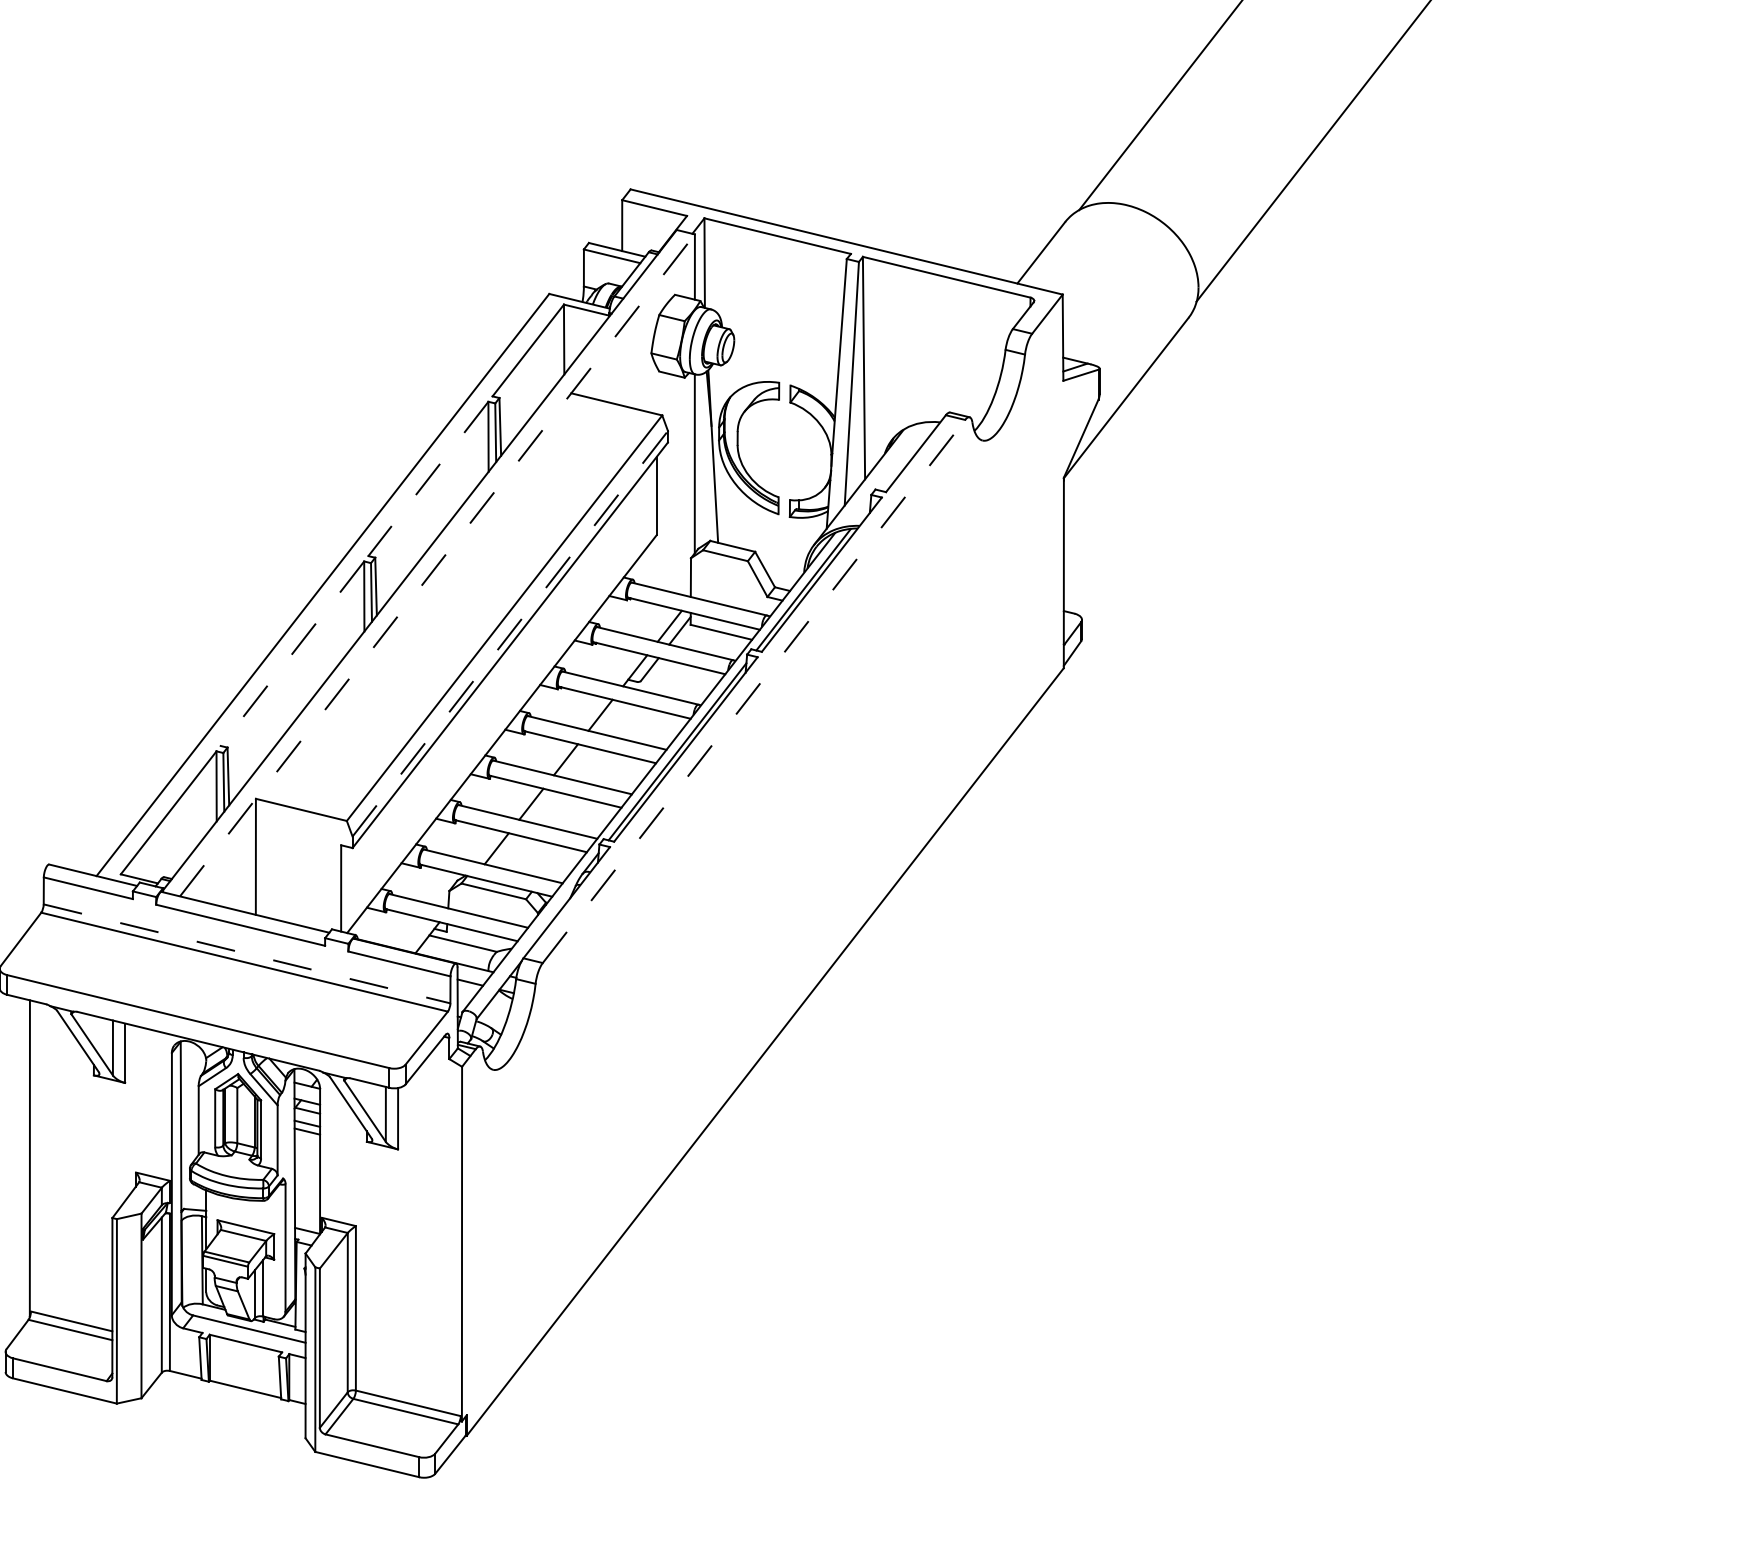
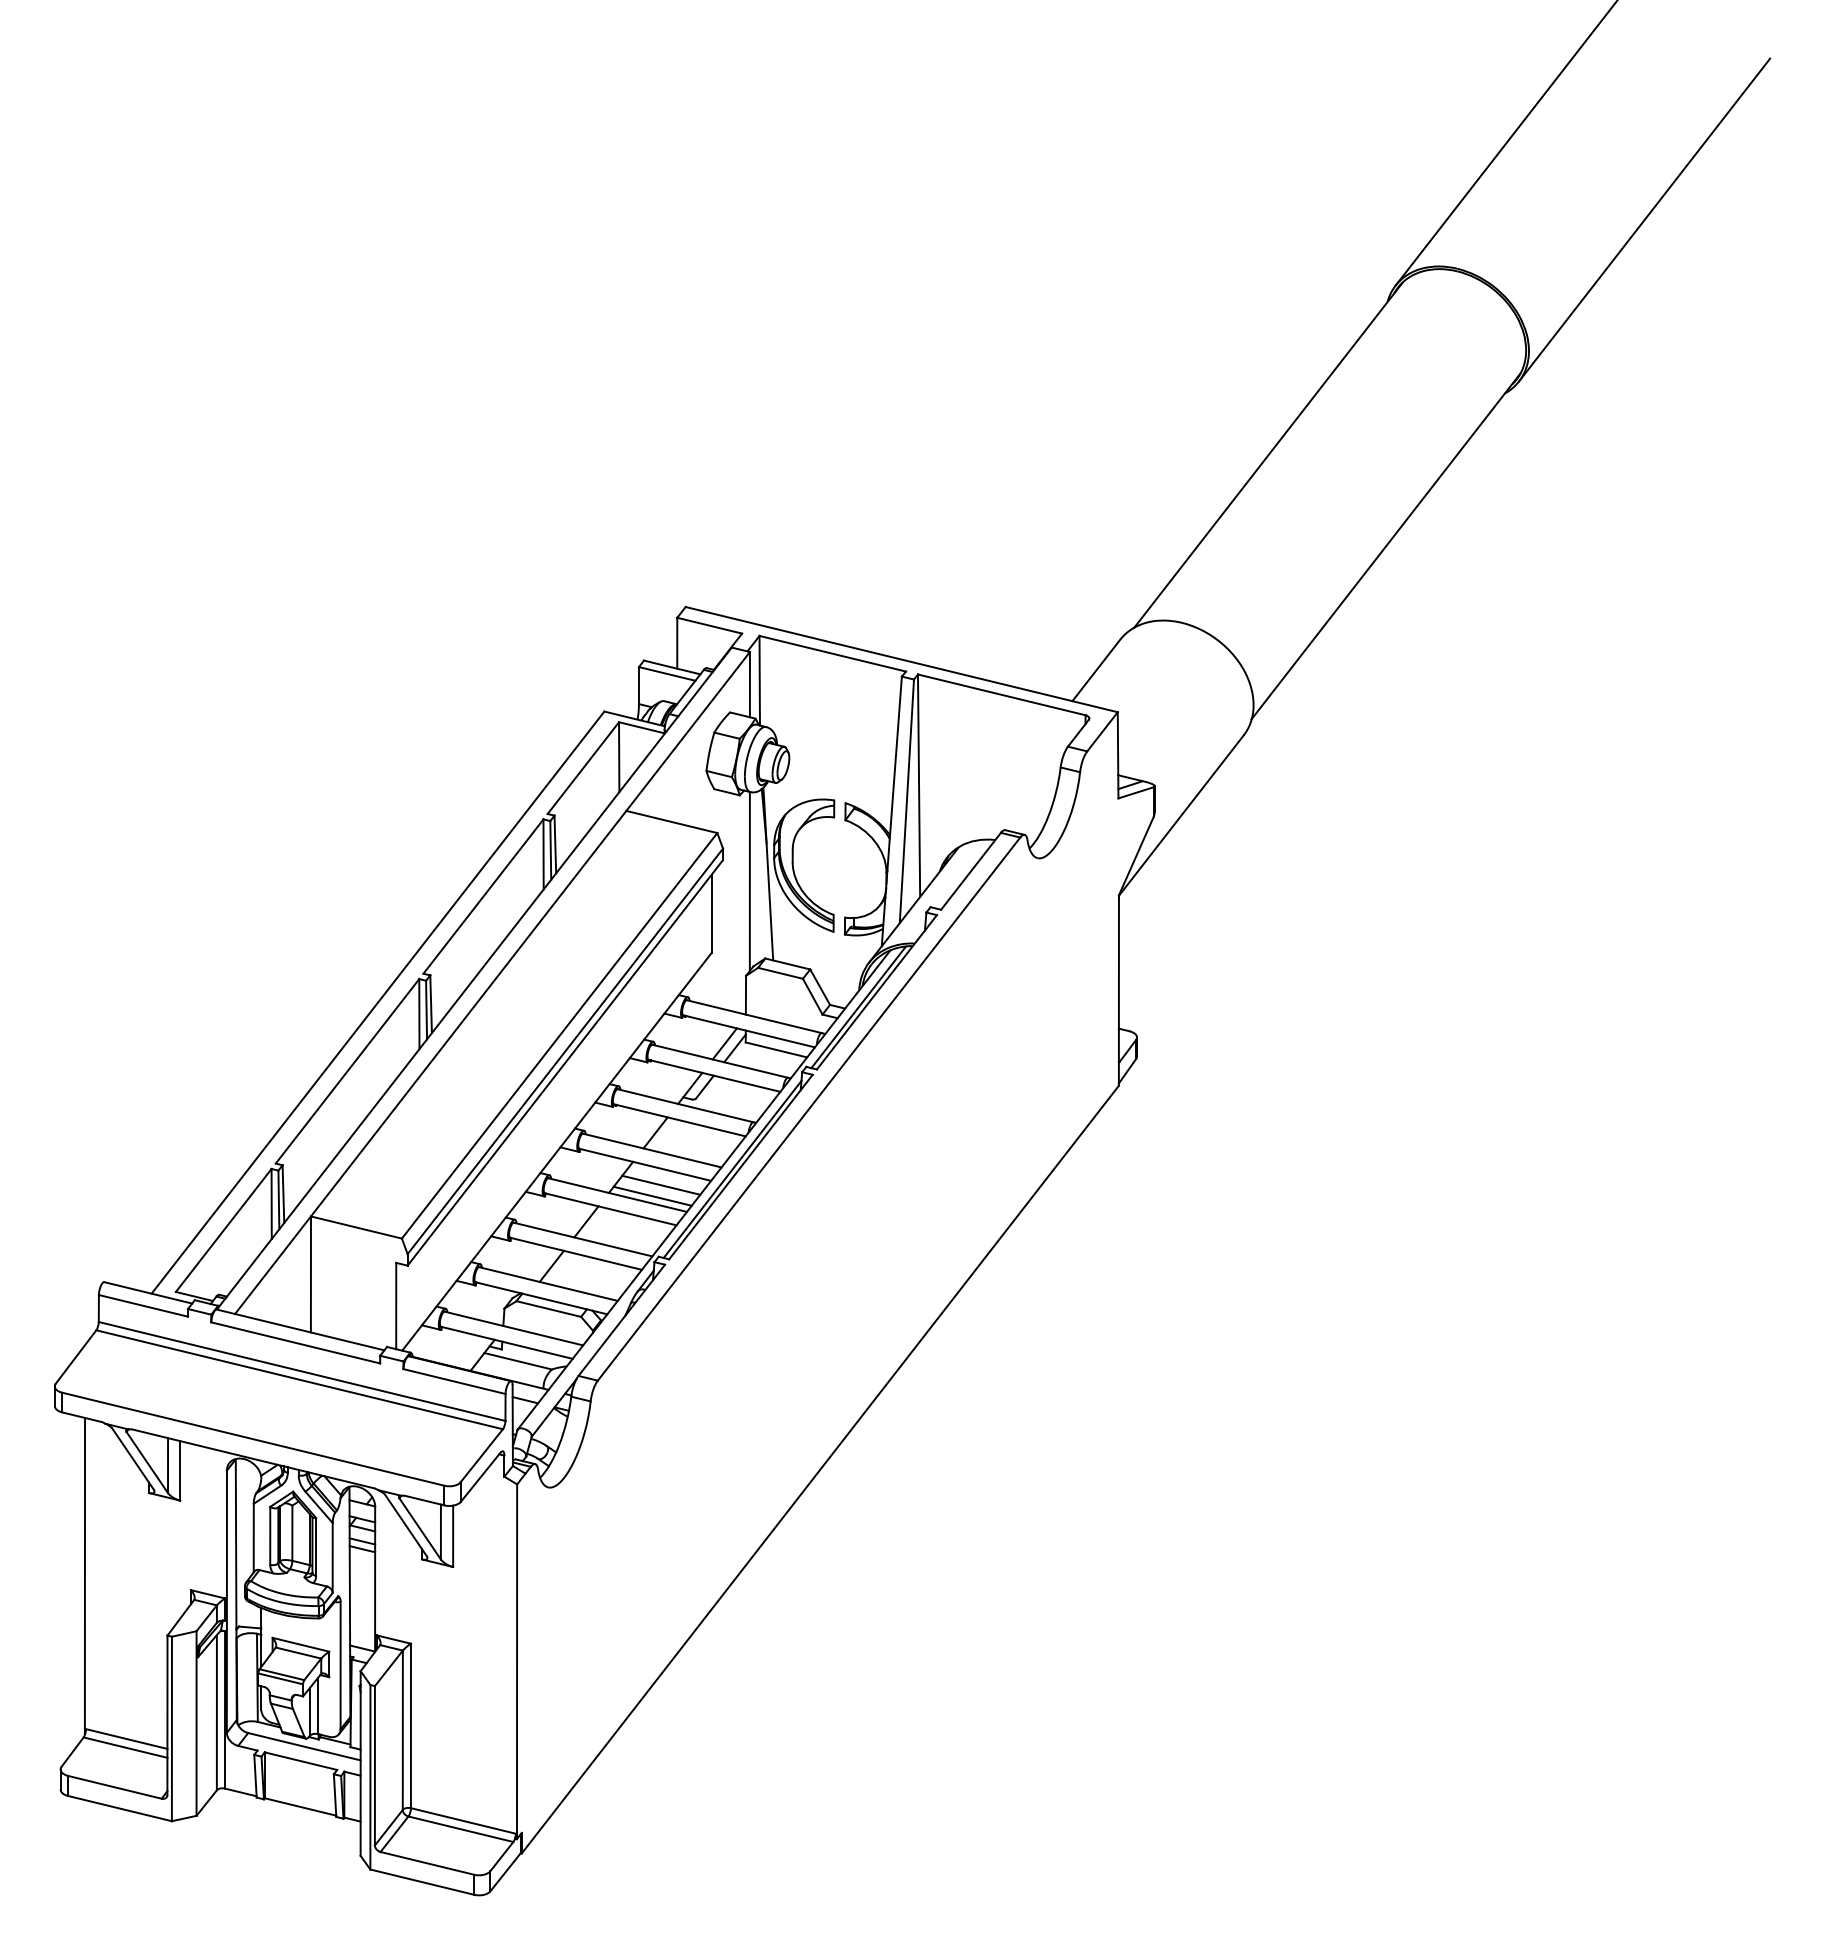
line: (428, 478) -> (483, 896), dashed -> solid
line: (437, 564) -> (492, 982), dashed -> solid
line: (510, 633) -> (565, 1051), dashed -> solid
line: (292, 653) -> (347, 1071), dashed -> solid
line: (754, 690) -> (809, 1108), dashed -> solid
line: (606, 766) -> (661, 1184), added
line: (597, 777) -> (652, 1195), added
line: (247, 953) -> (302, 1371), dashed -> solid

